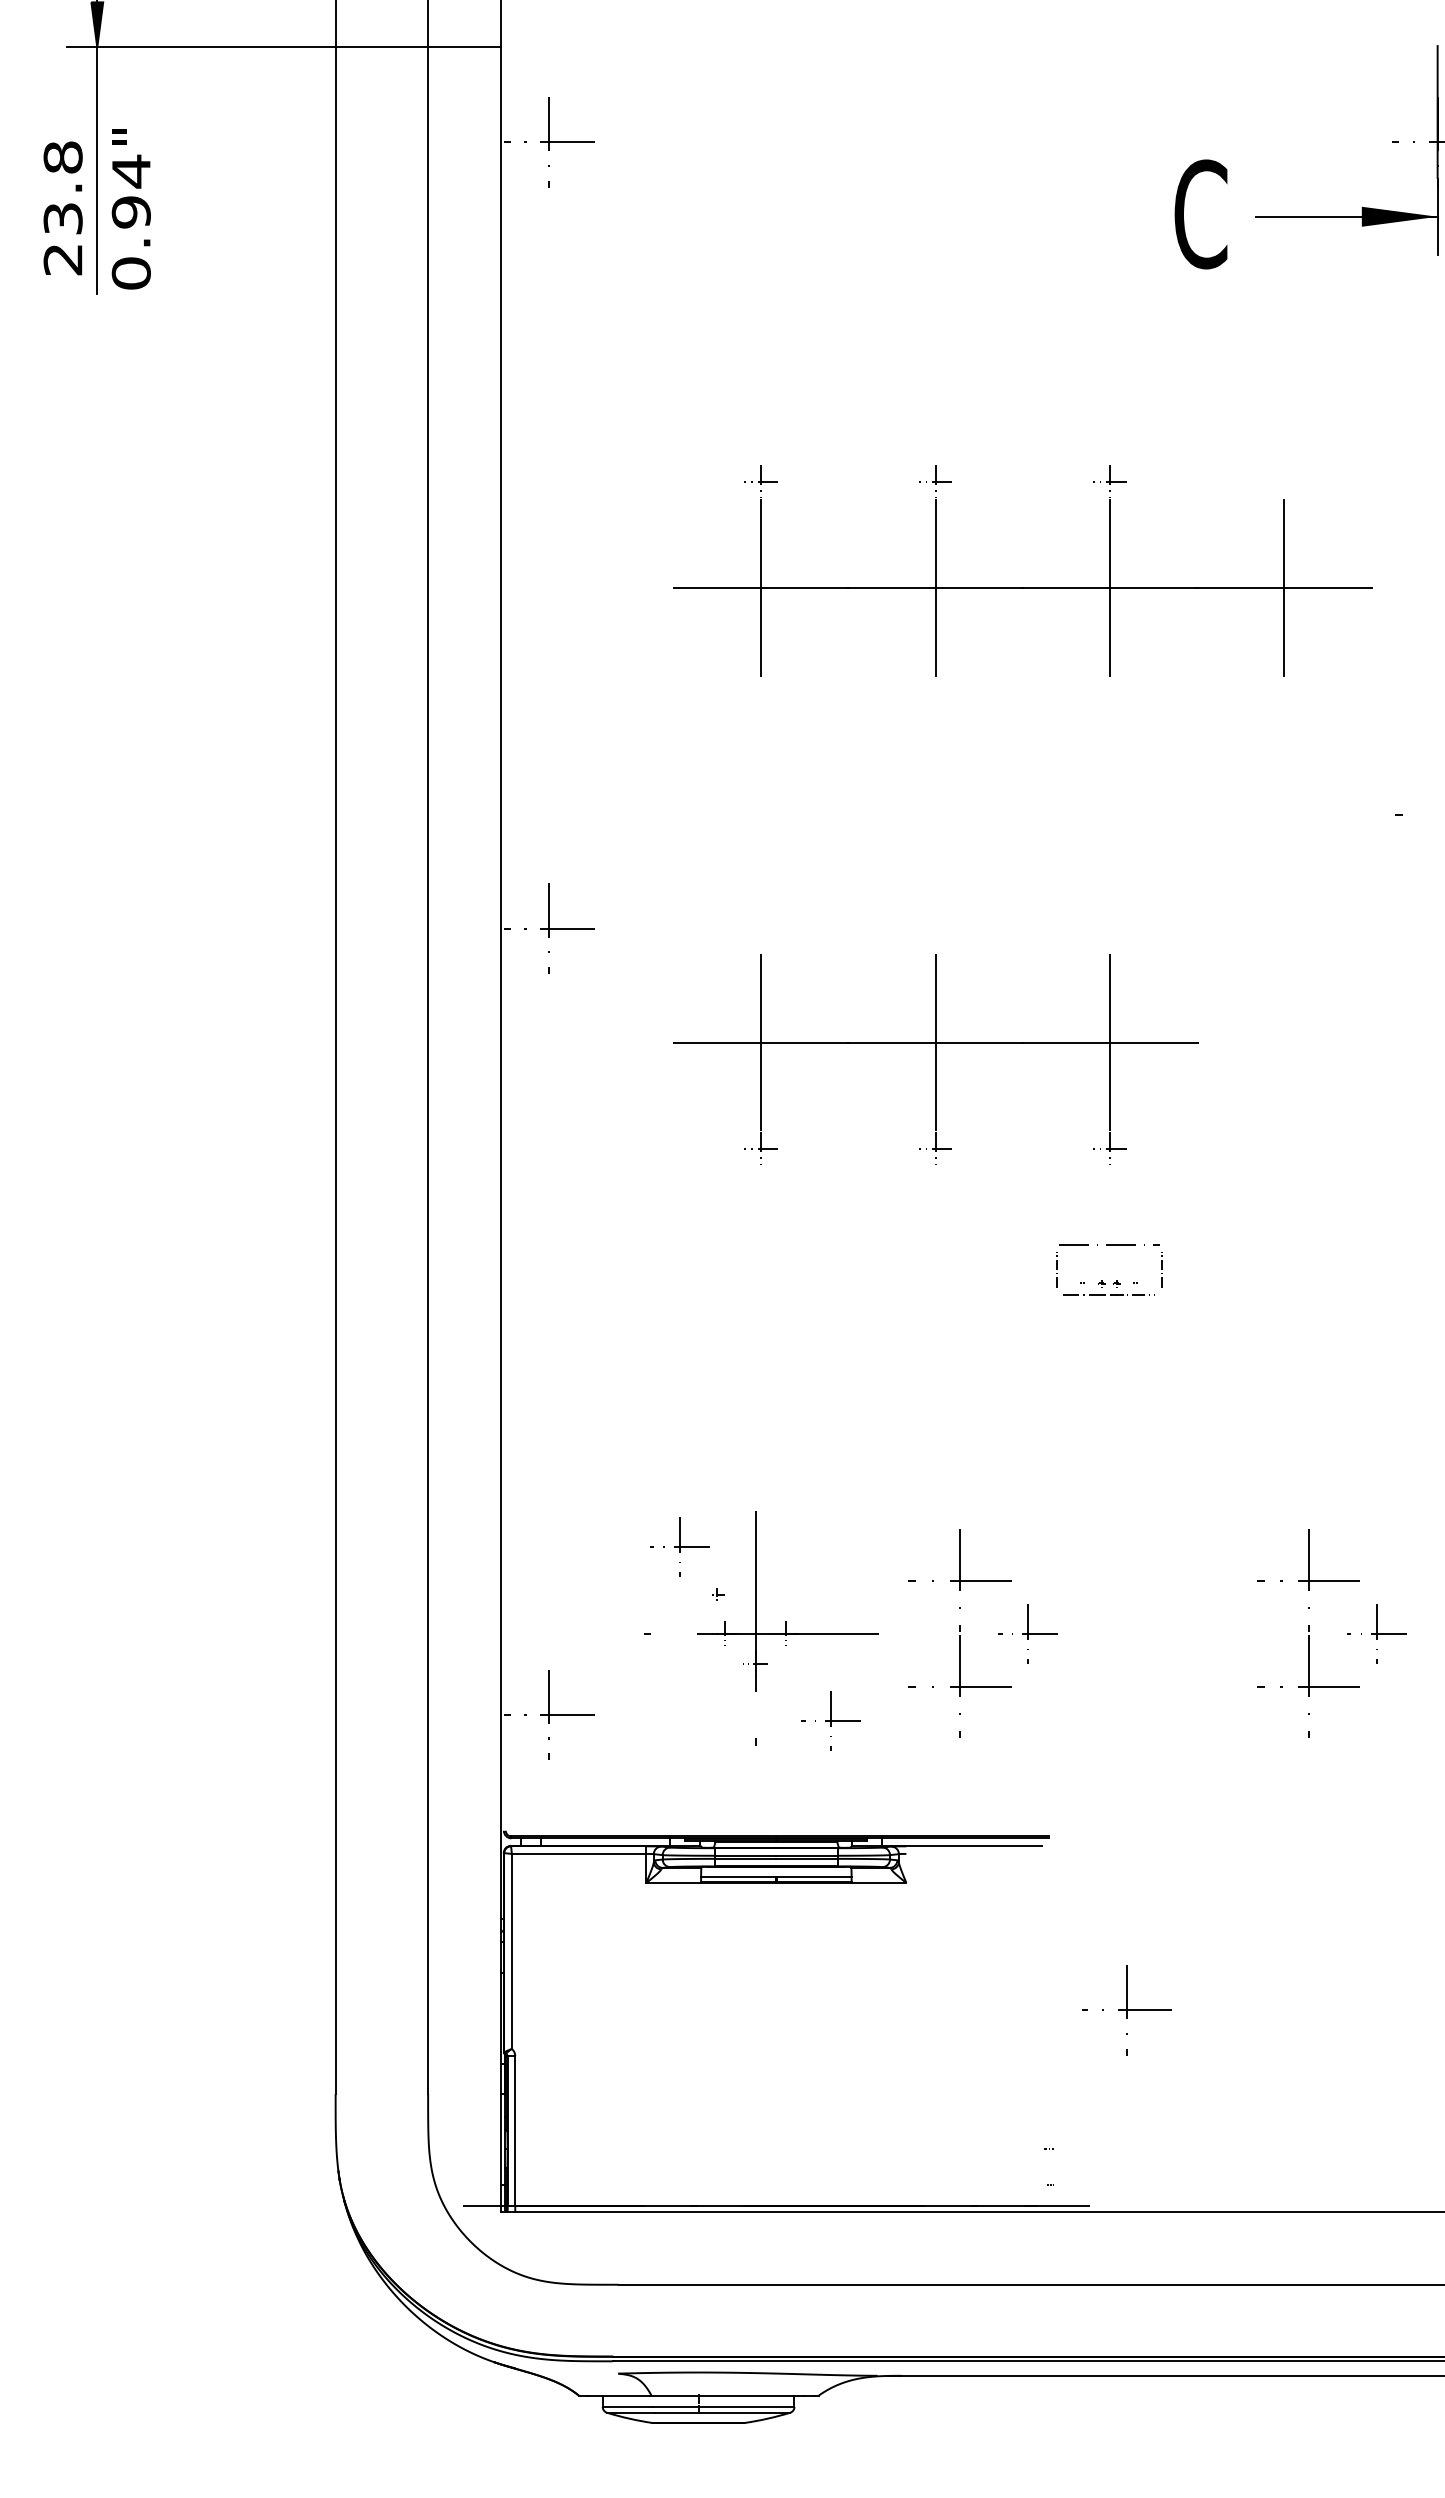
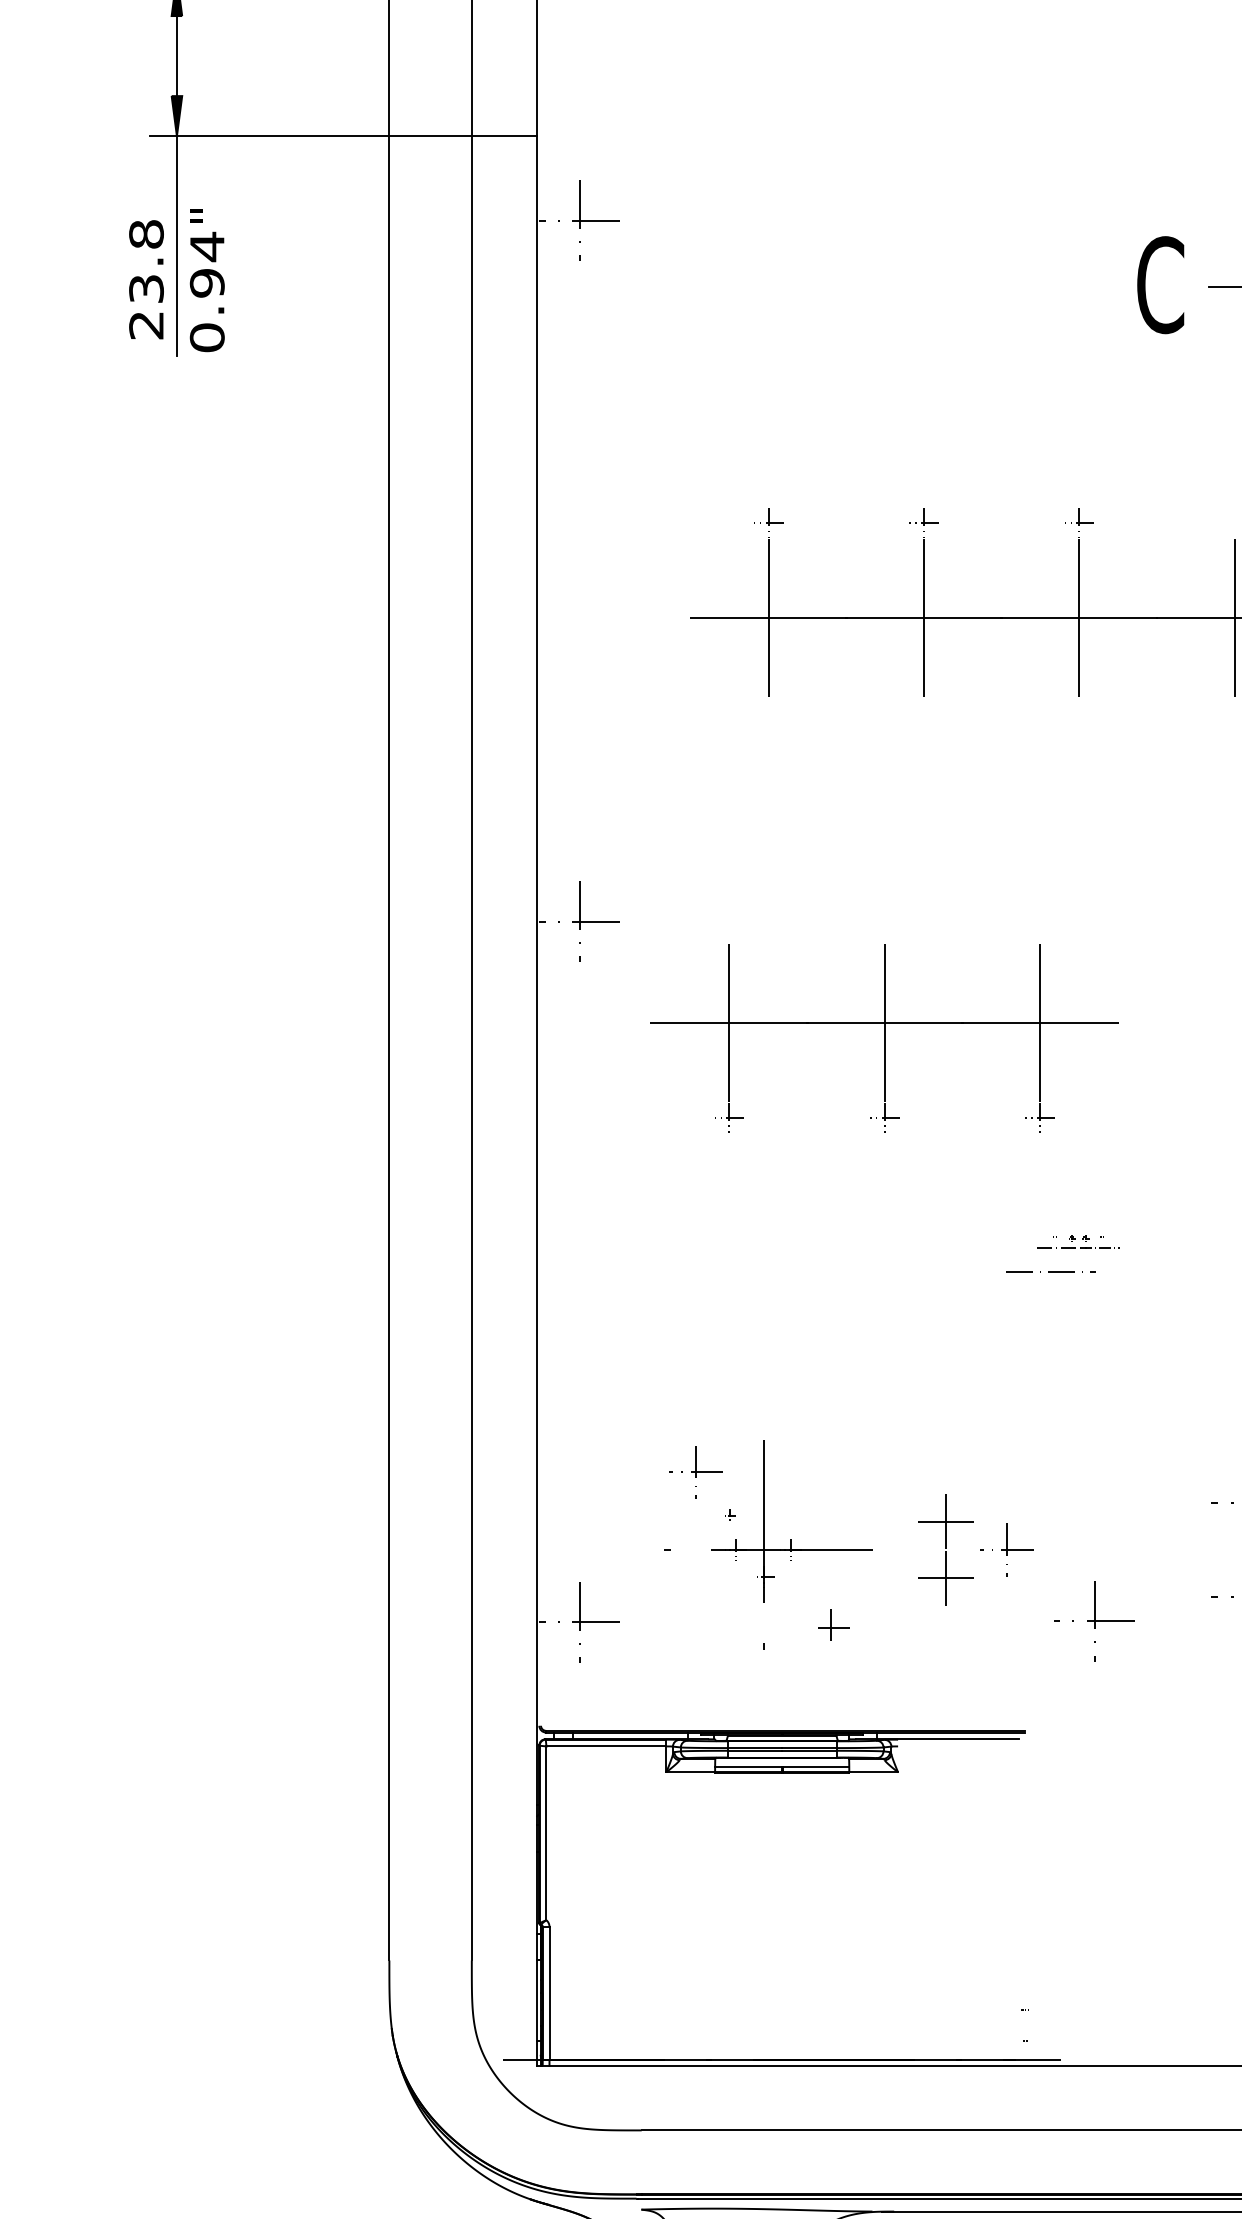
part: (935, 1059) -> (884, 1038), moved
line: (1109, 1244) -> (1051, 1270), moved
line: (1056, 1269) -> (1031, 1225), removed
line: (1161, 1269) -> (1125, 1225), removed
part: (959, 1633) -> (945, 1549), size x0.6
part: (830, 1720) -> (830, 1627), size x0.7
part: (1126, 2010) -> (1094, 1621), moved

